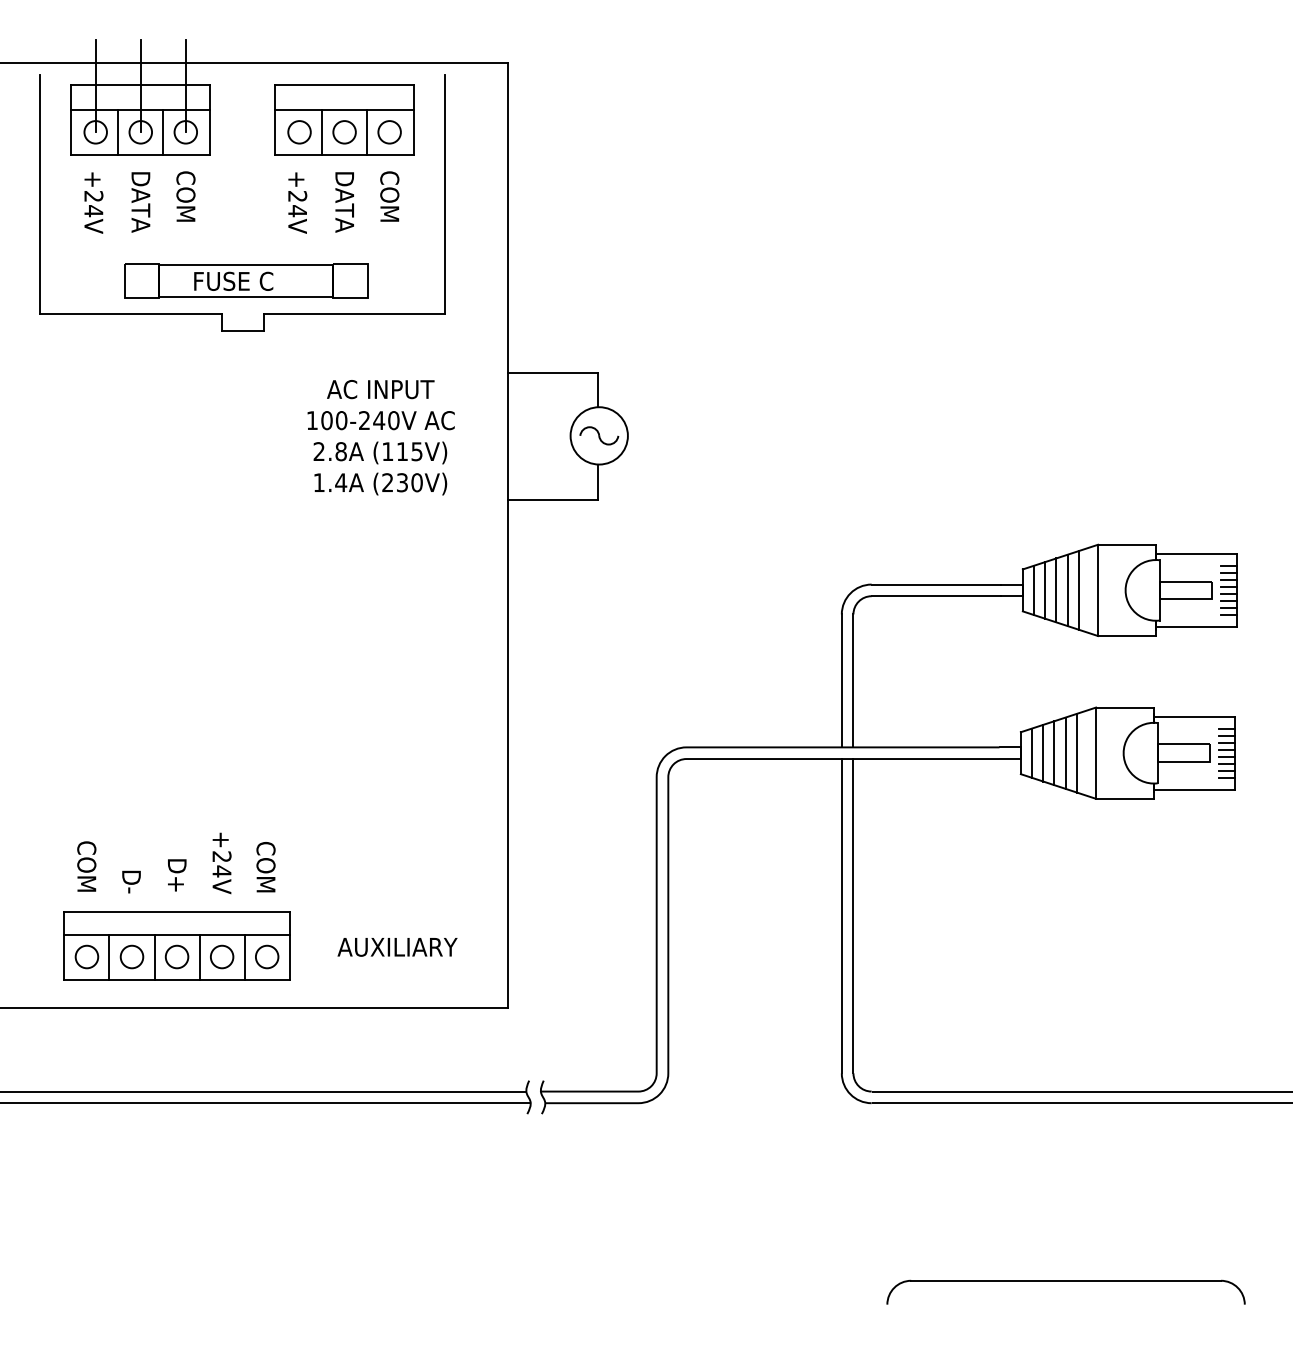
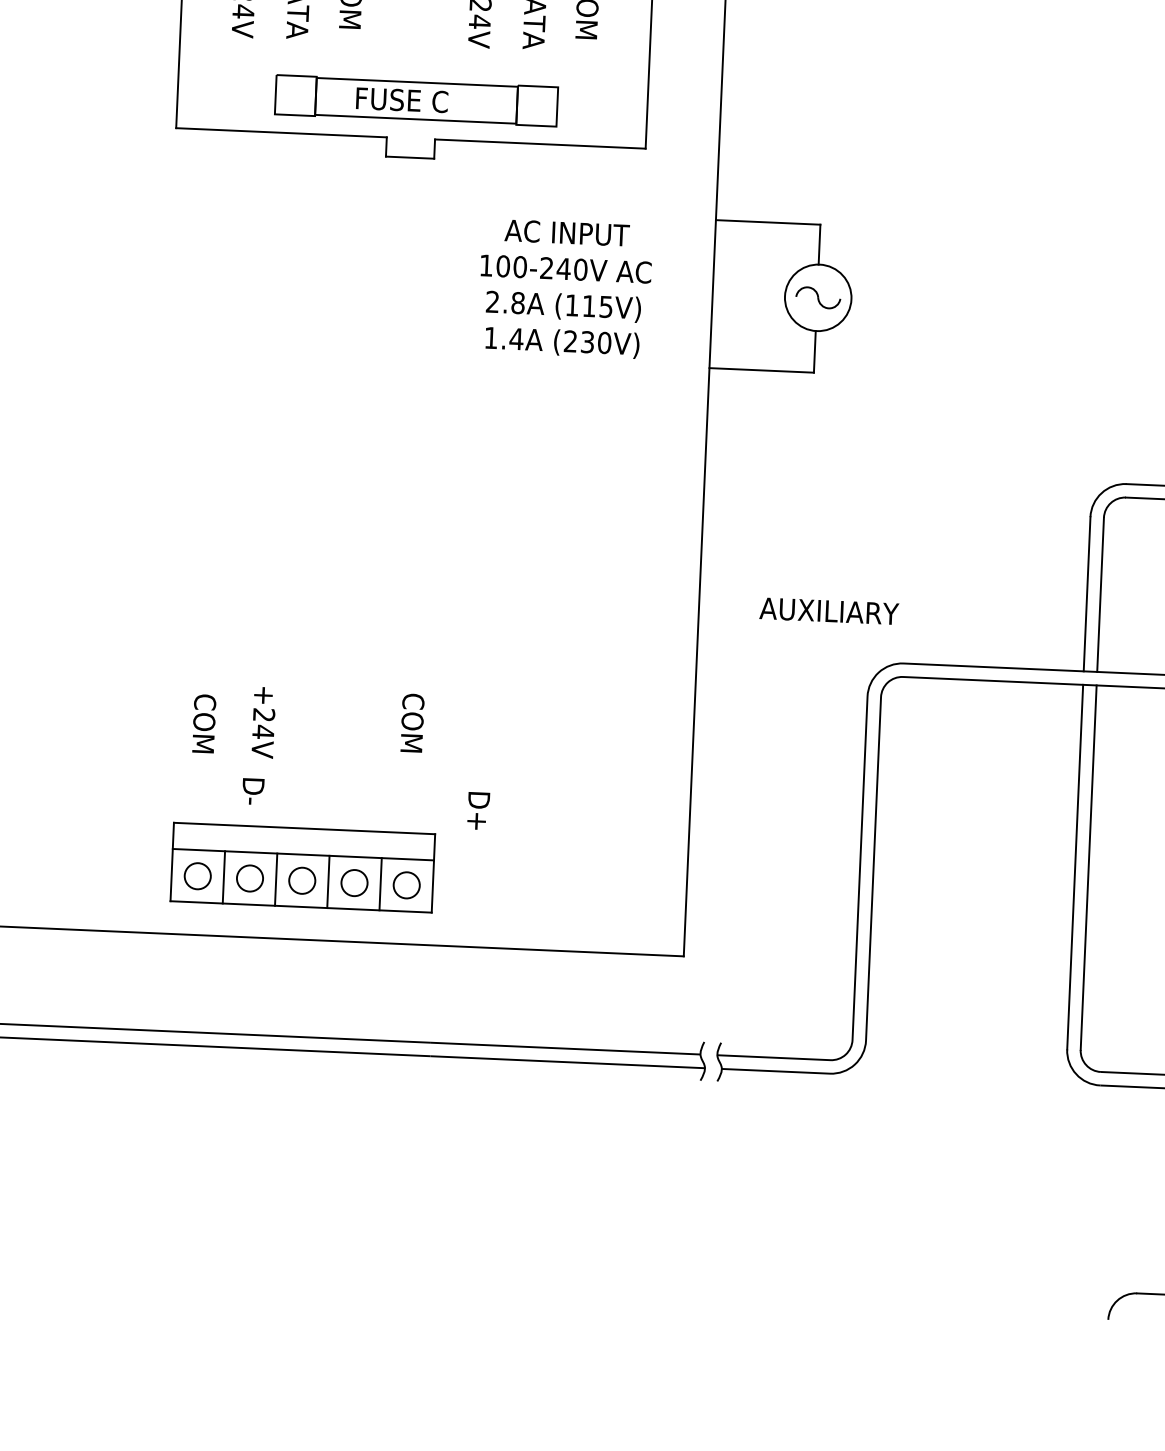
text: (221, 863) -> (263, 722), moved
text: (86, 866) -> (203, 723), moved
text: (265, 867) -> (411, 723), moved
text: (177, 875) -> (478, 811), moved
text: (397, 947) -> (829, 611), moved

